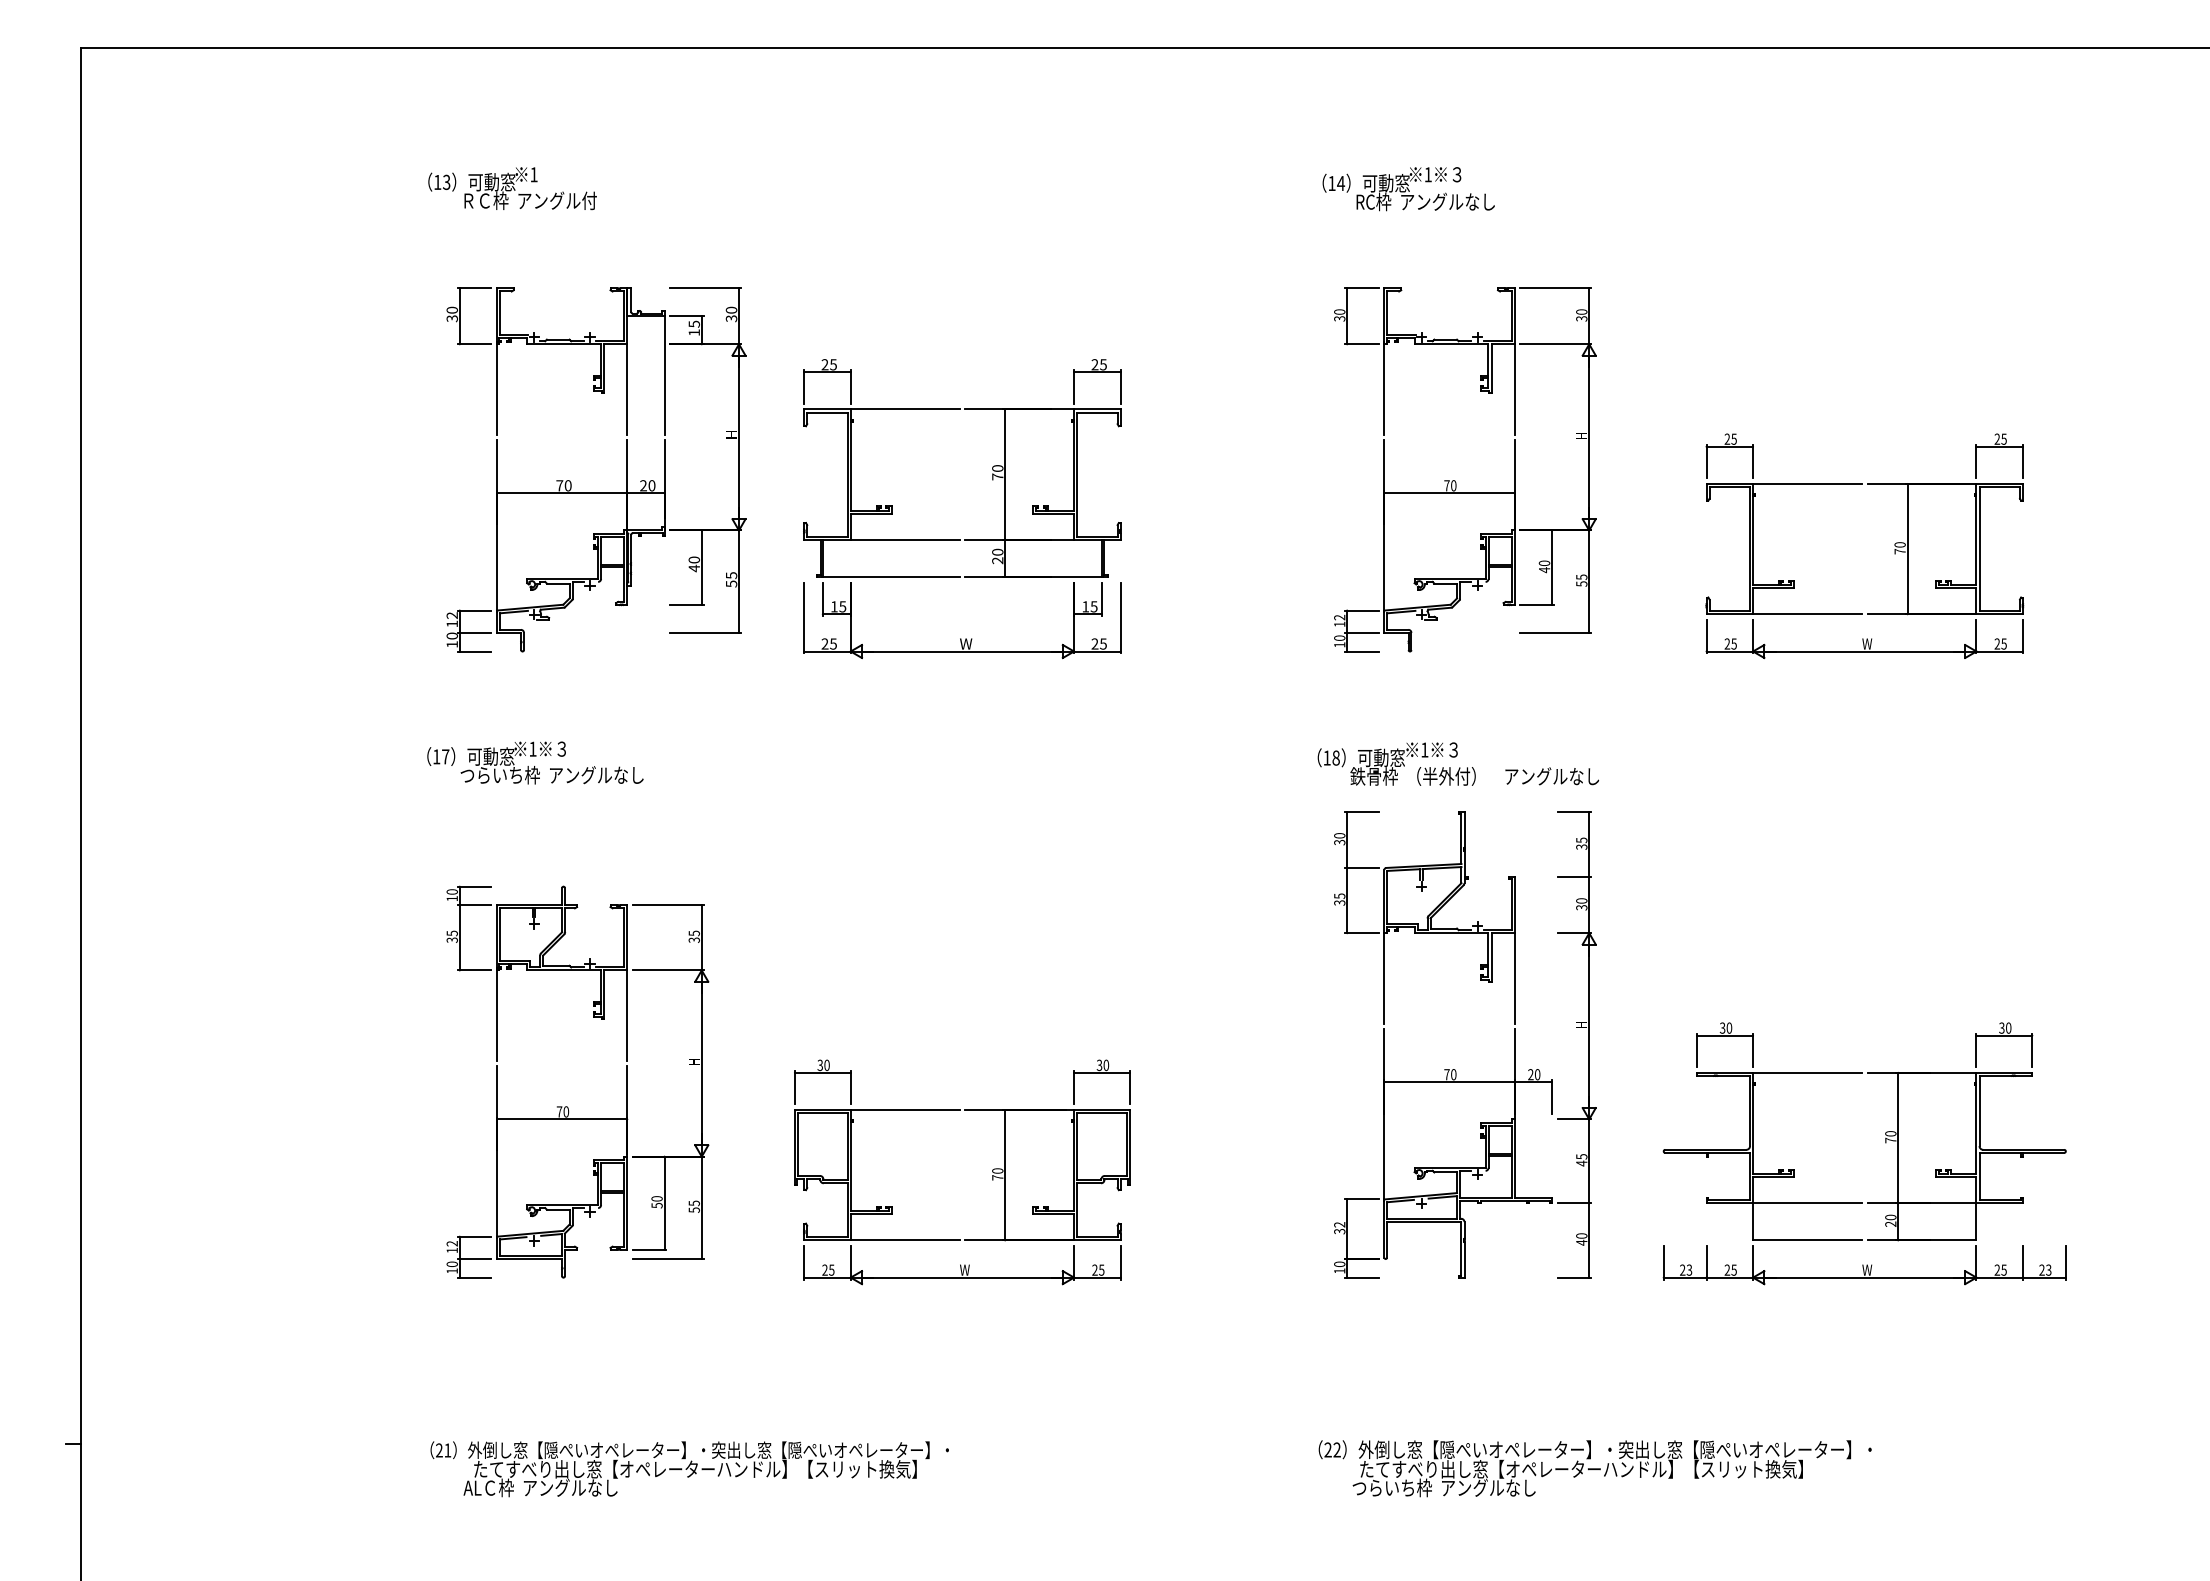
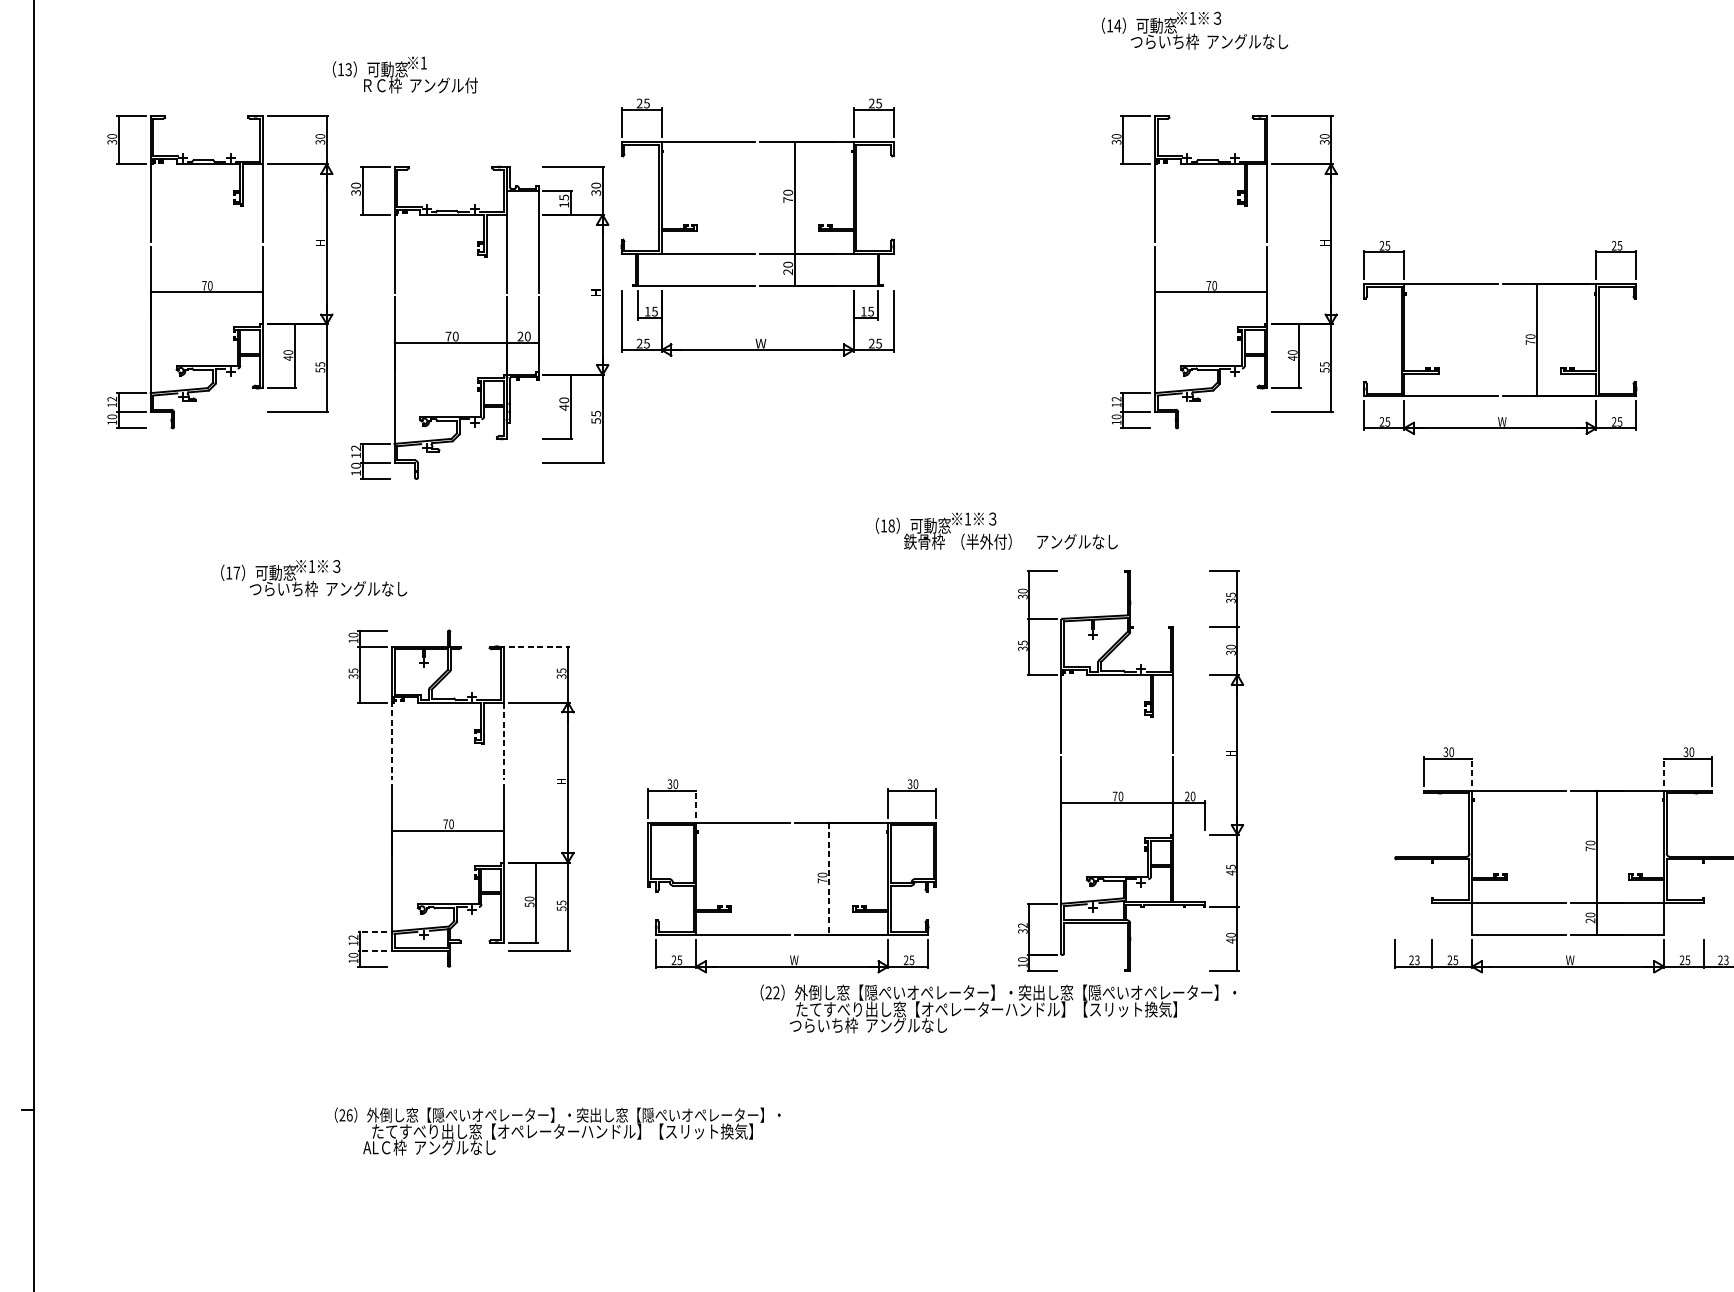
text: (512, 188) -> (405, 74), moved
text: (1447, 201) -> (1209, 41), RC枠  アングルなし -> つらいち枠  アングルなし
part: (287, 480) -> (211, 281), added
part: (596, 492) -> (480, 342), moved
part: (960, 539) -> (756, 253), moved
part: (1894, 545) -> (1525, 337), moved
text: (535, 762) -> (314, 577), moved
text: (1458, 763) -> (996, 530), moved
line: (668, 905) -> (539, 646), solid -> dashed
line: (496, 1014) -> (391, 740), solid -> dashed
line: (627, 1016) -> (504, 742), solid -> dashed
line: (1753, 1050) -> (1472, 771), solid -> dashed
line: (1976, 1050) -> (1664, 771), solid -> dashed
part: (1455, 1069) -> (1122, 792), moved
line: (850, 1087) -> (695, 803), solid -> dashed
line: (1005, 1175) -> (829, 878), solid -> dashed
line: (474, 1236) -> (372, 931), solid -> dashed
line: (474, 1259) -> (372, 951), solid -> dashed
text: (447, 1450) -> (349, 1115), 21 -> 26
text: (1594, 1468) -> (997, 1008), moved

